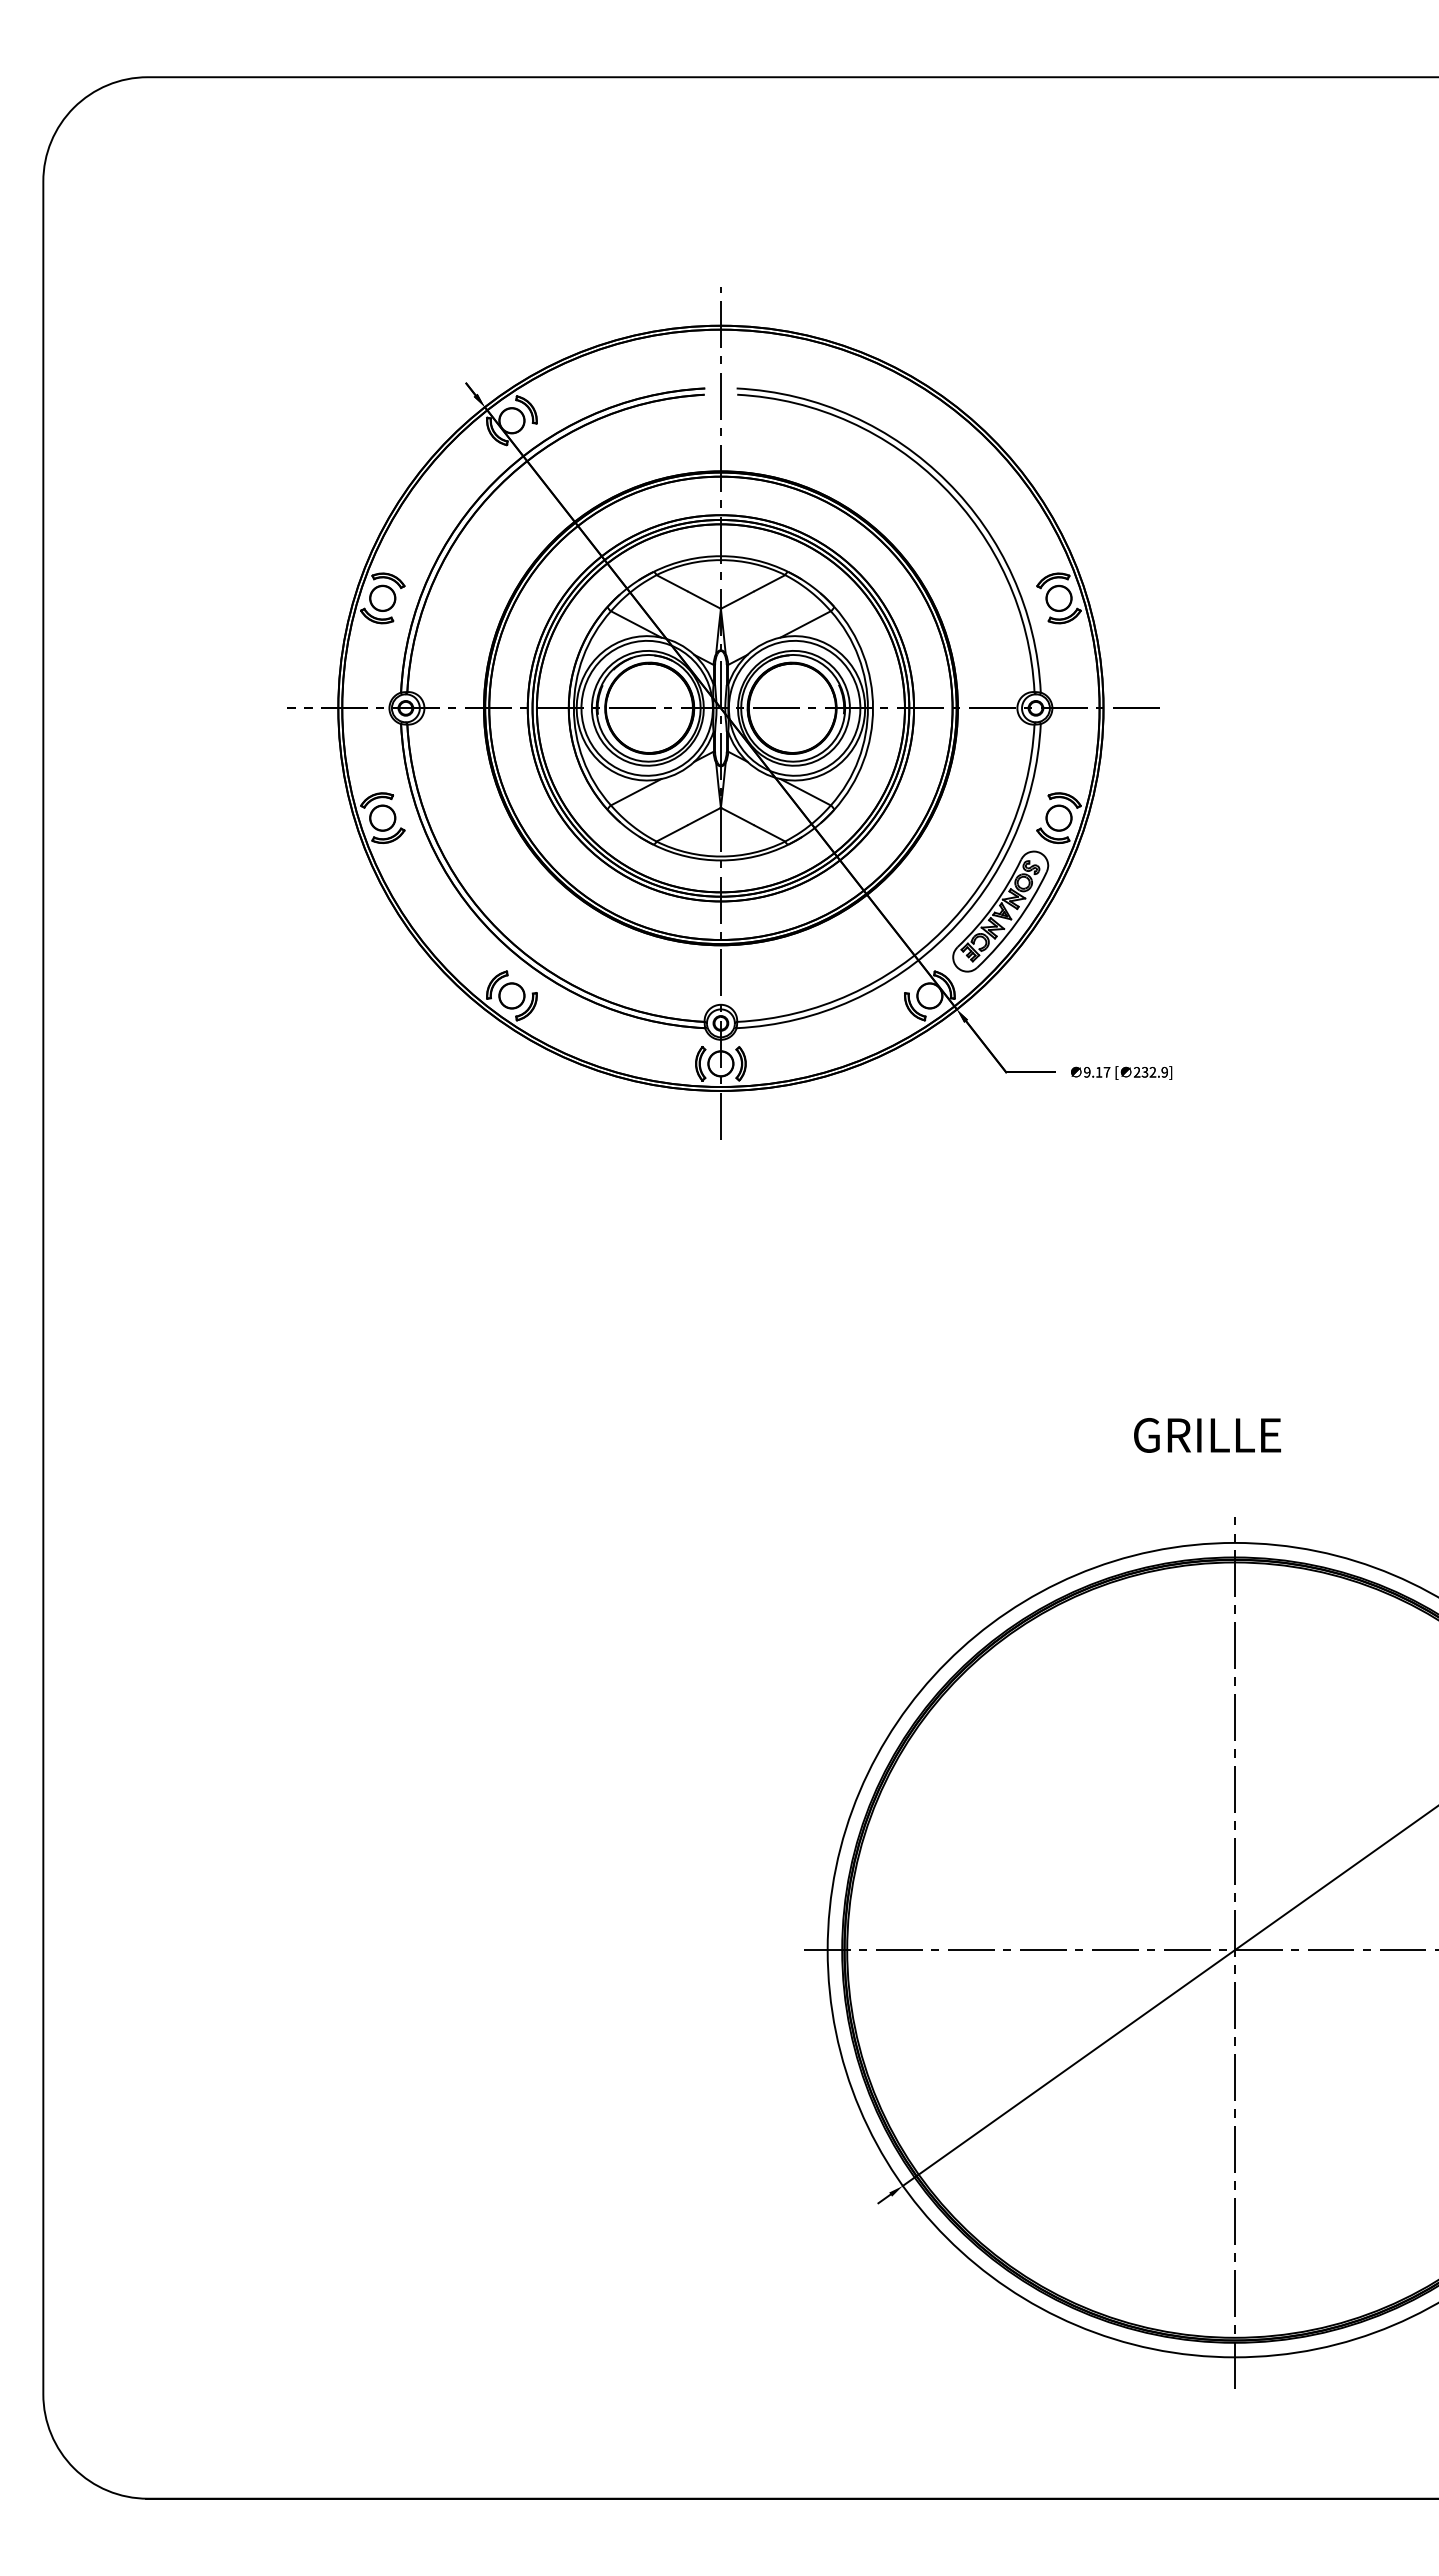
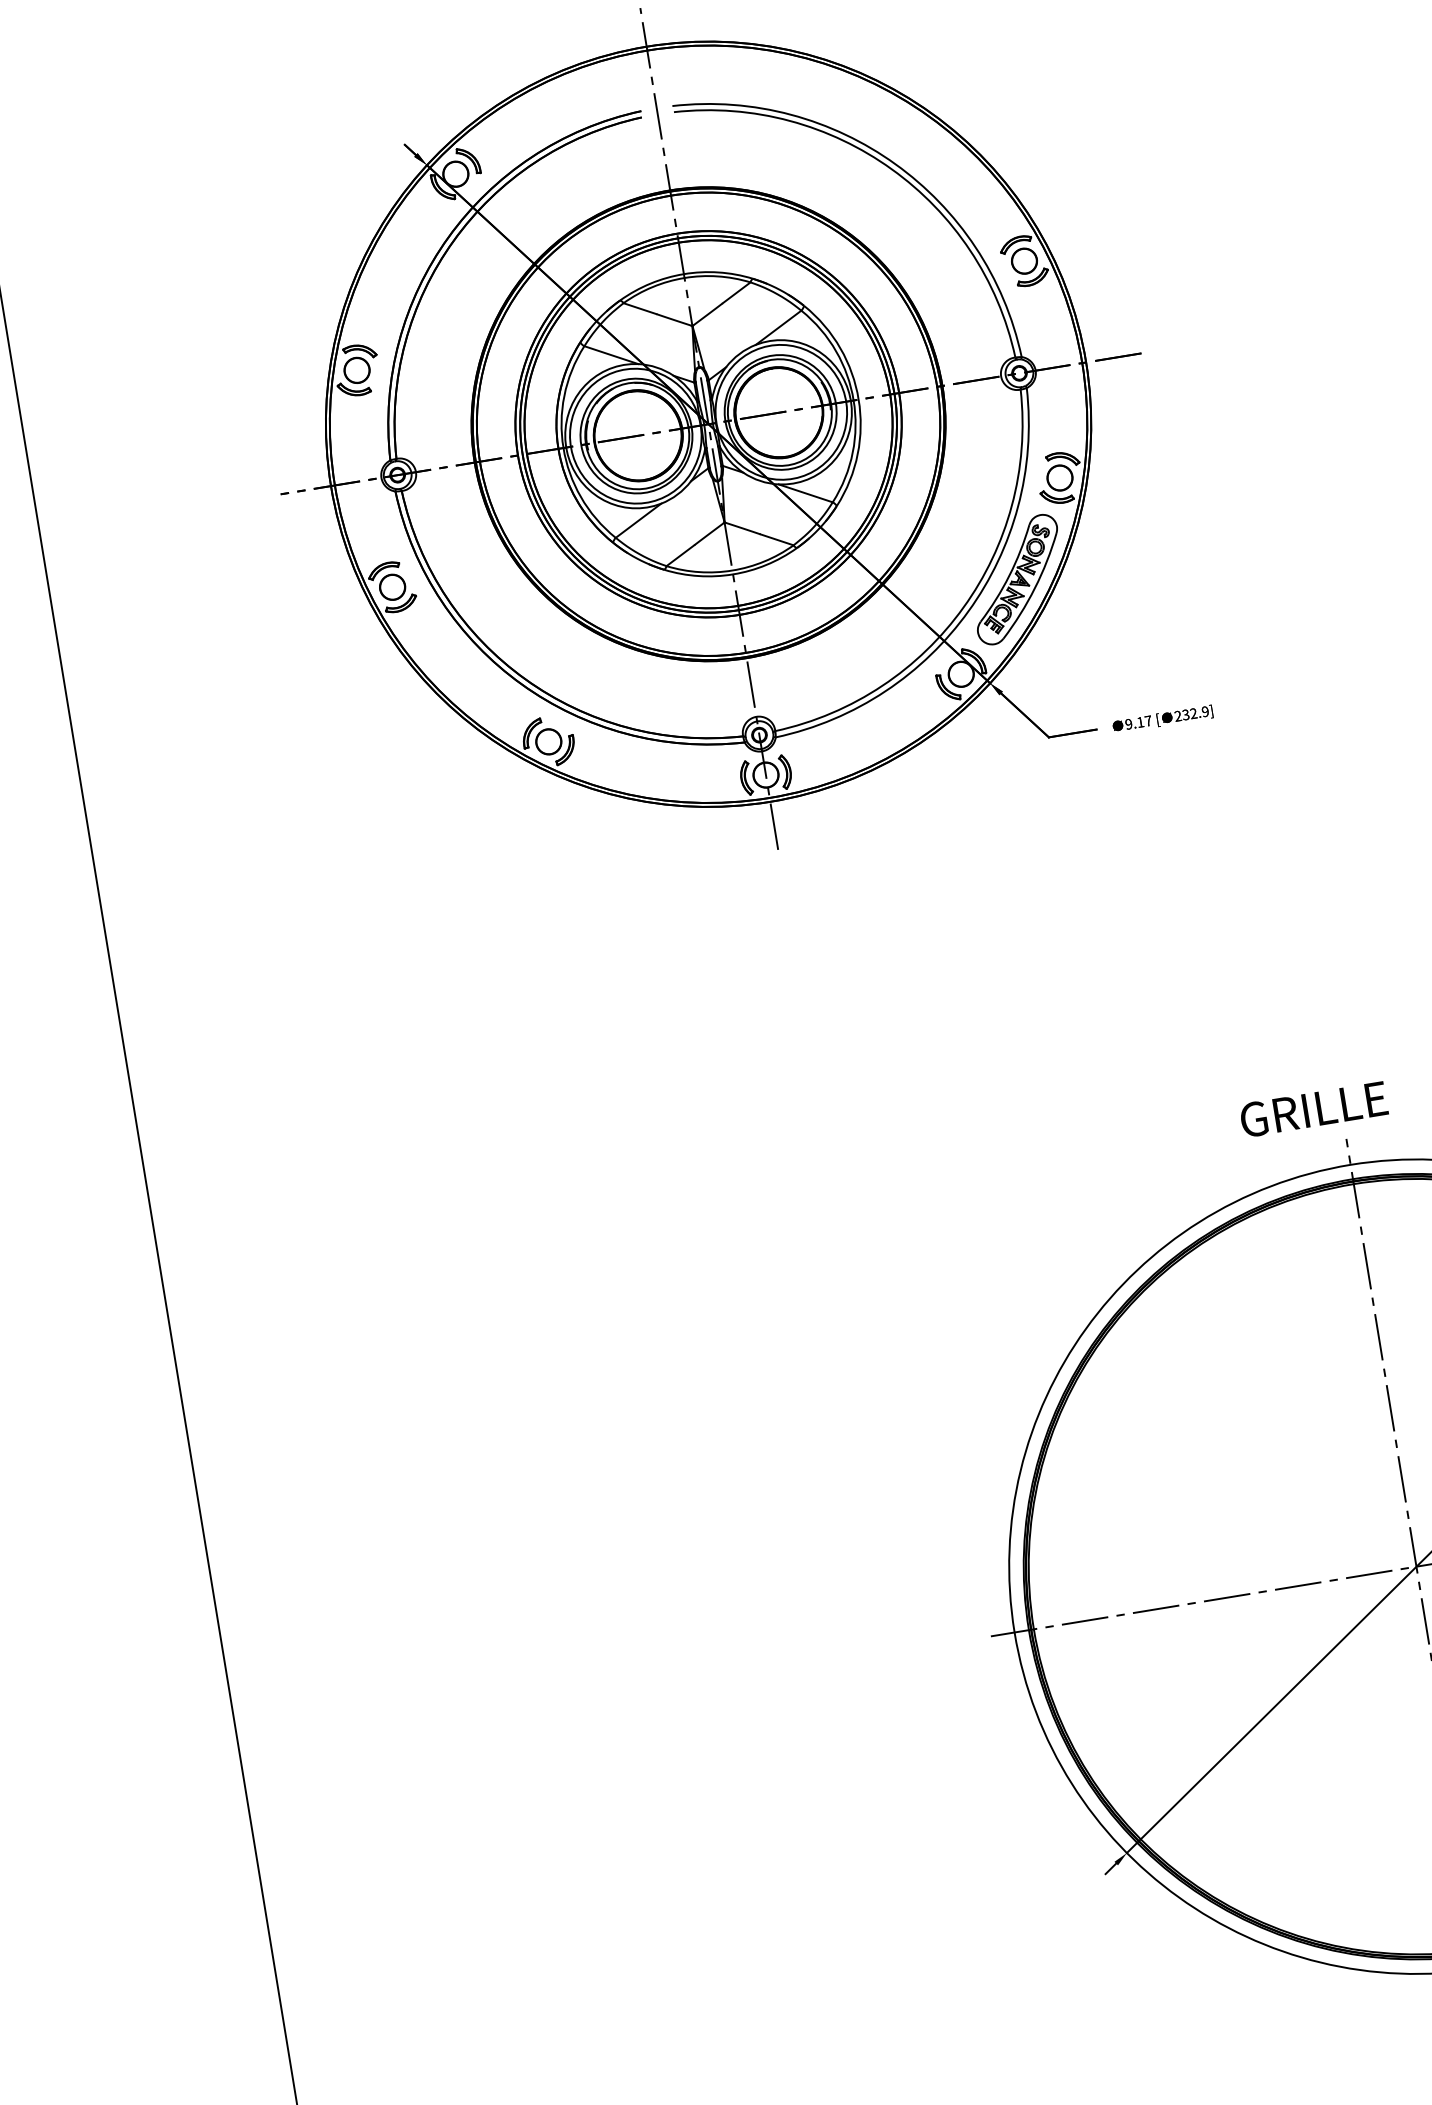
text: (1207, 1435) -> (1313, 1109), moved

